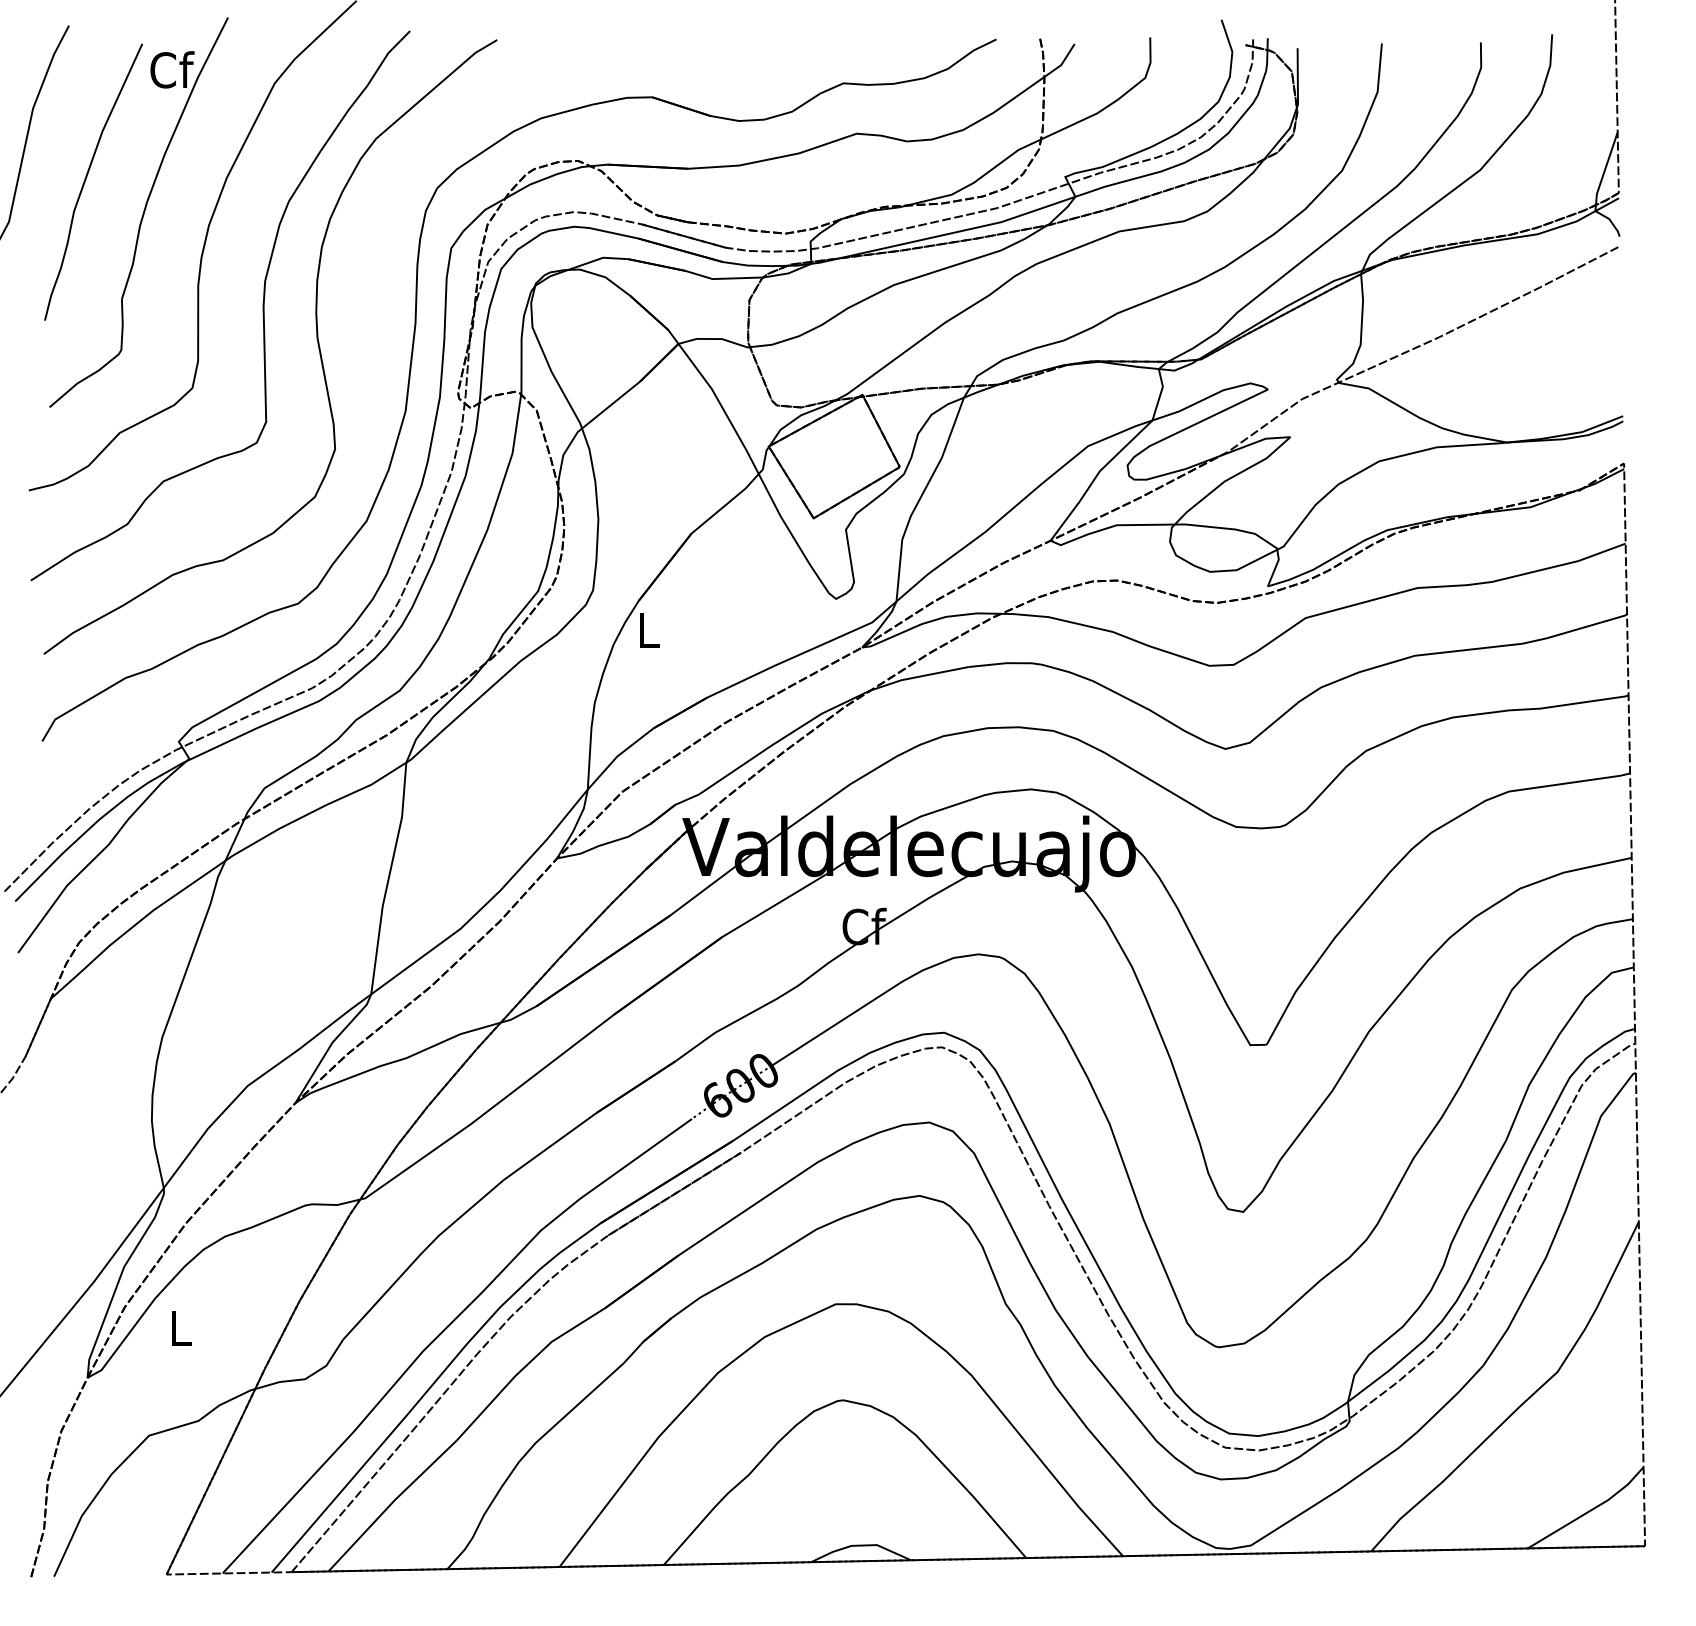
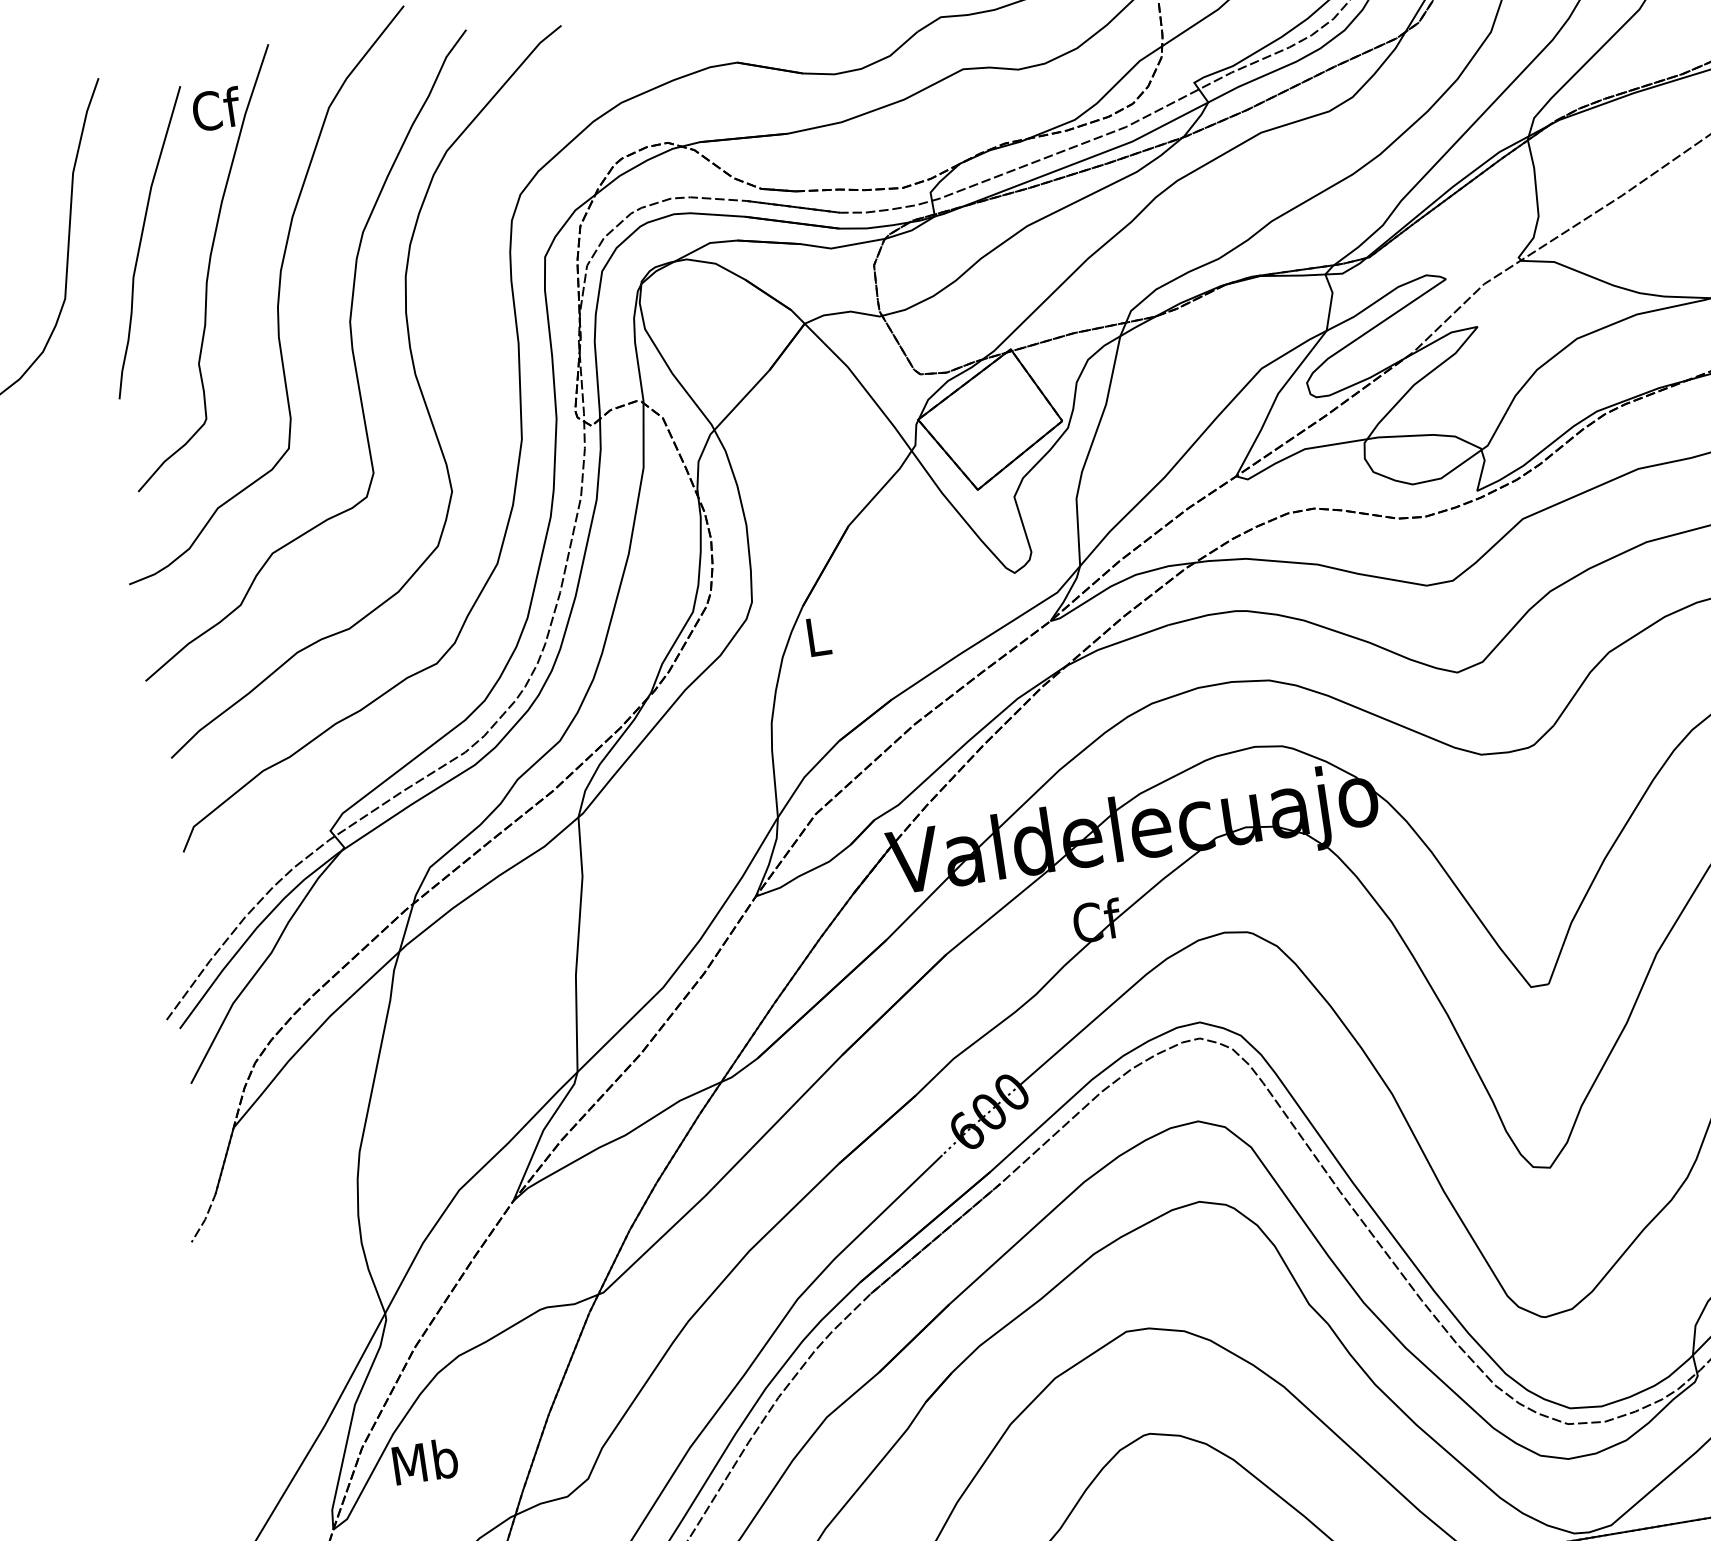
text: (180, 1327) -> (425, 1460), L -> Mb

